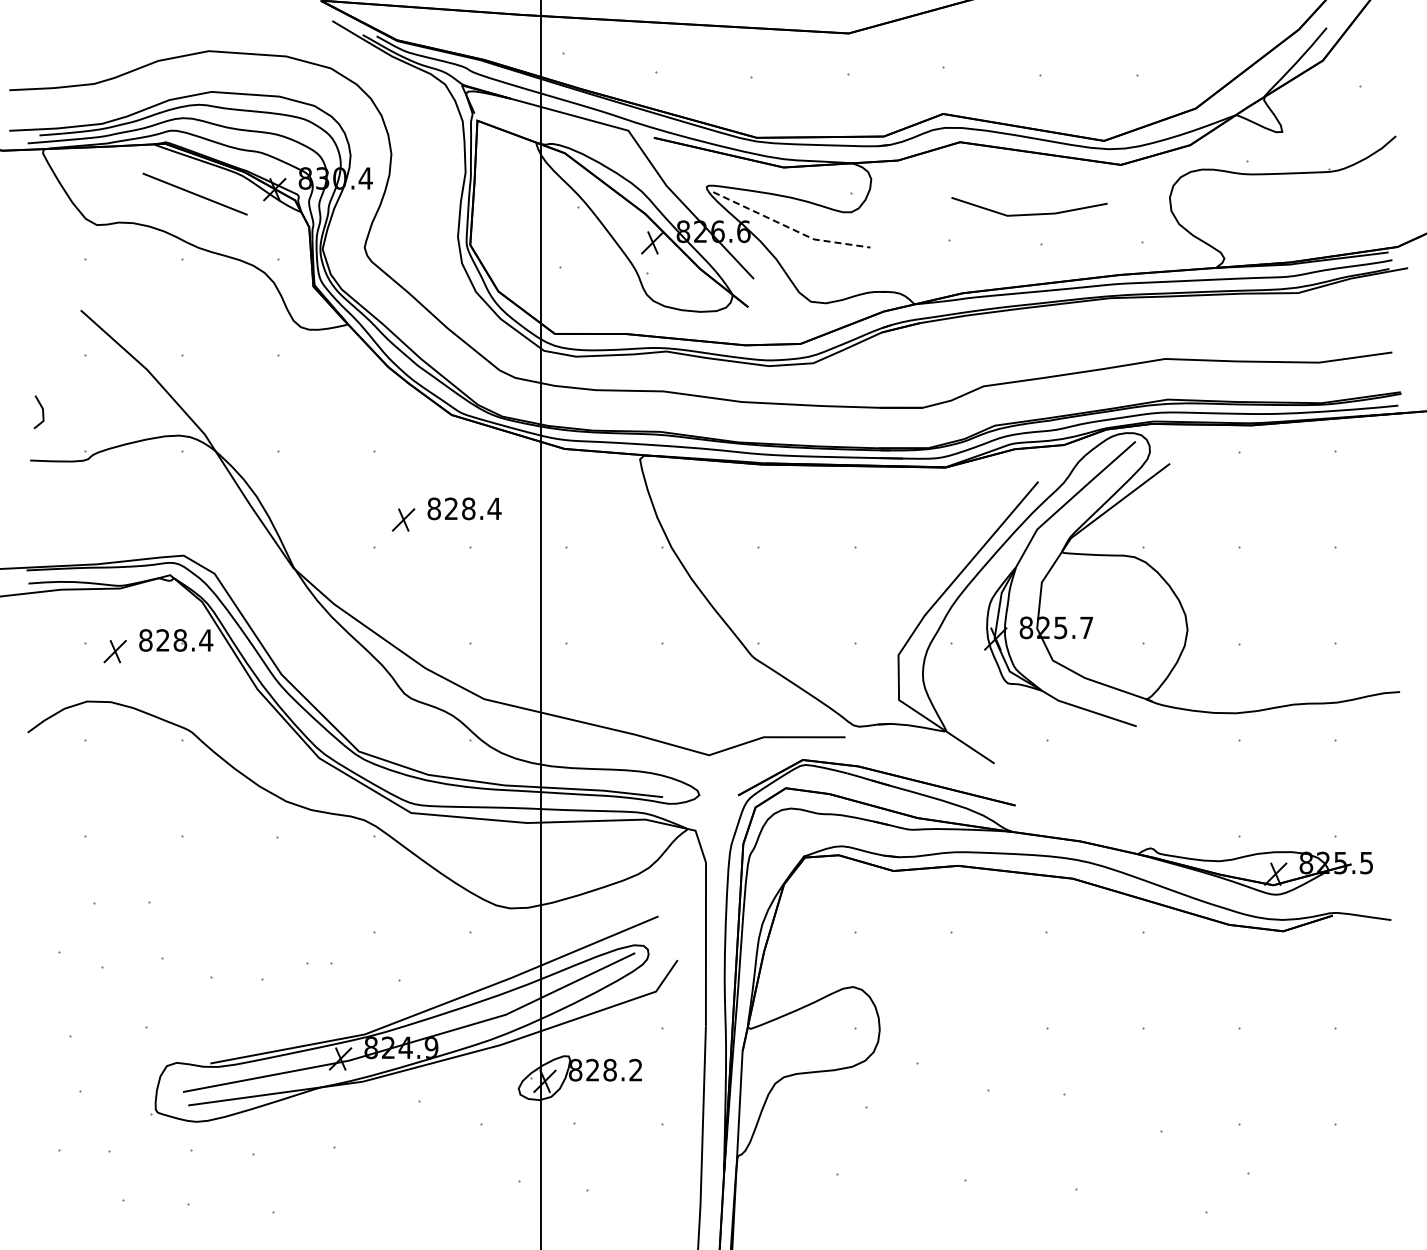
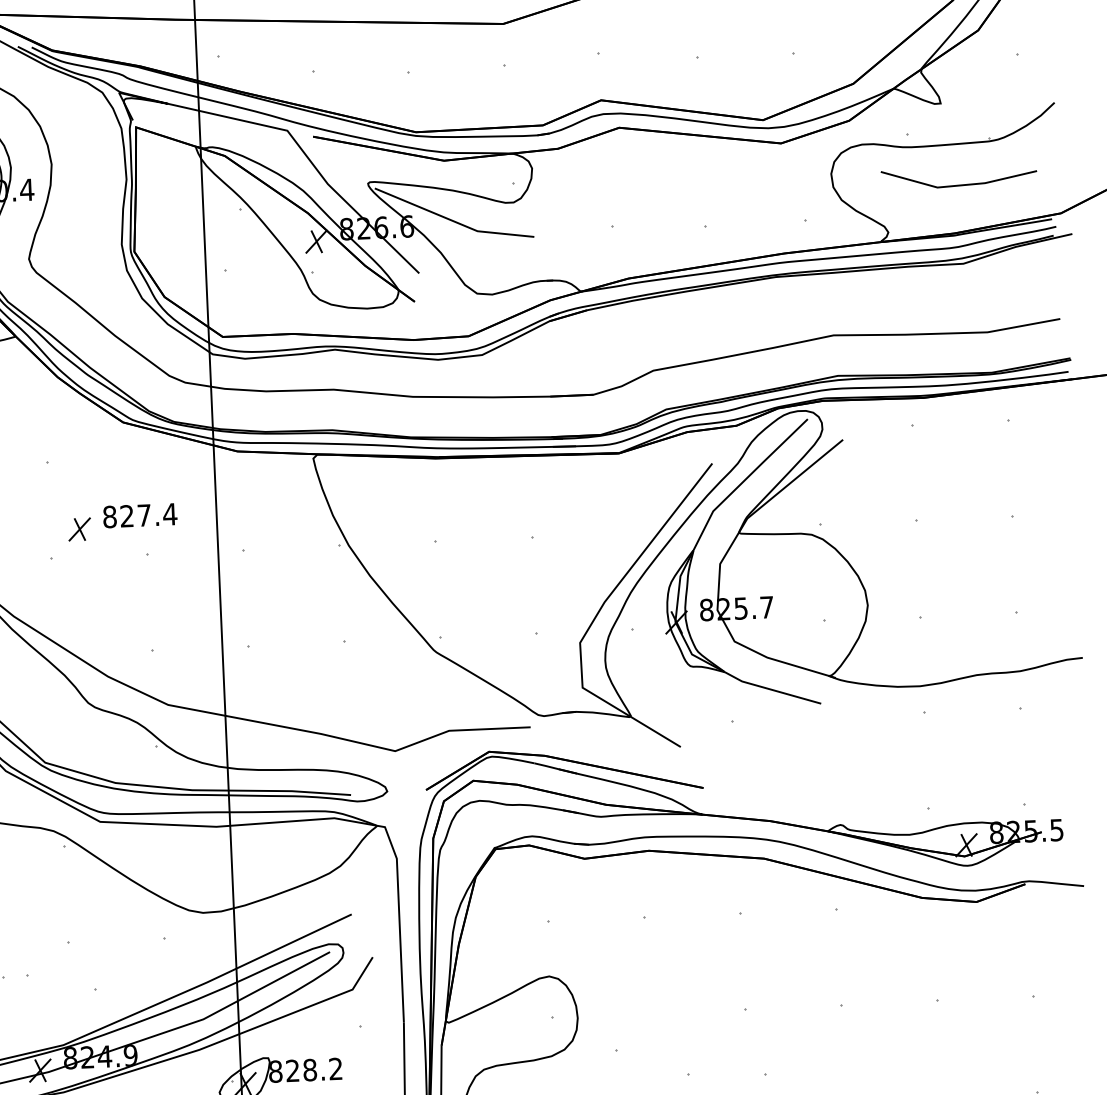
line: (1029, 213) -> (959, 184), moved
line: (790, 228) -> (453, 221), dashed -> solid
text: (468, 508) -> (144, 515), 828.4 -> 827.4

